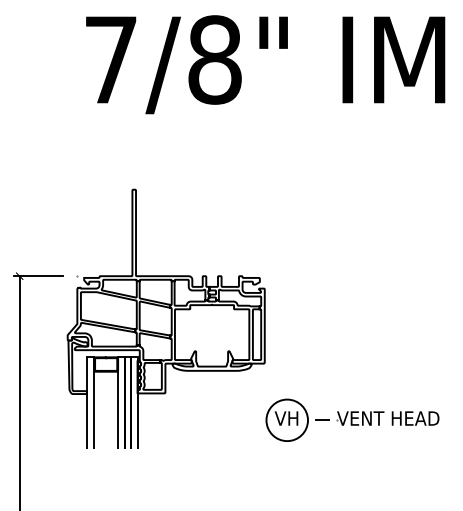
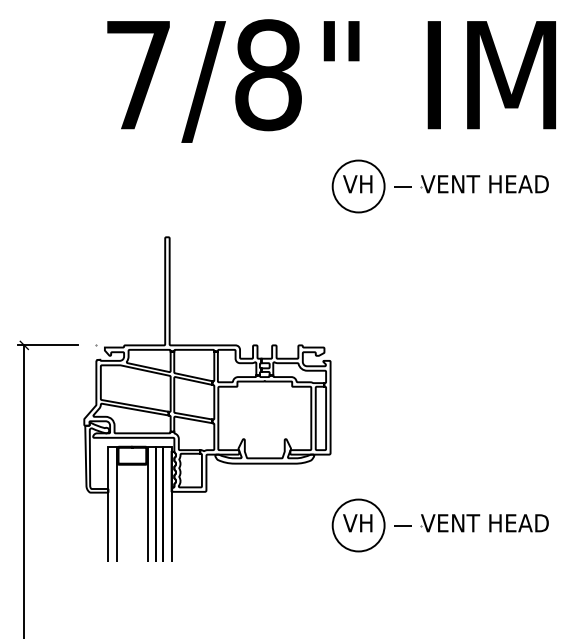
part: (351, 149) -> (439, 186), added

